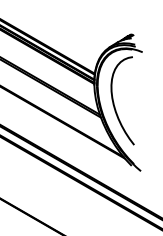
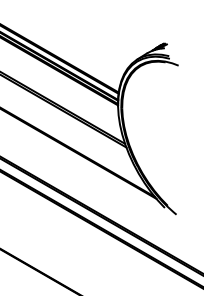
curve: (114, 104) -> (143, 130), removed

